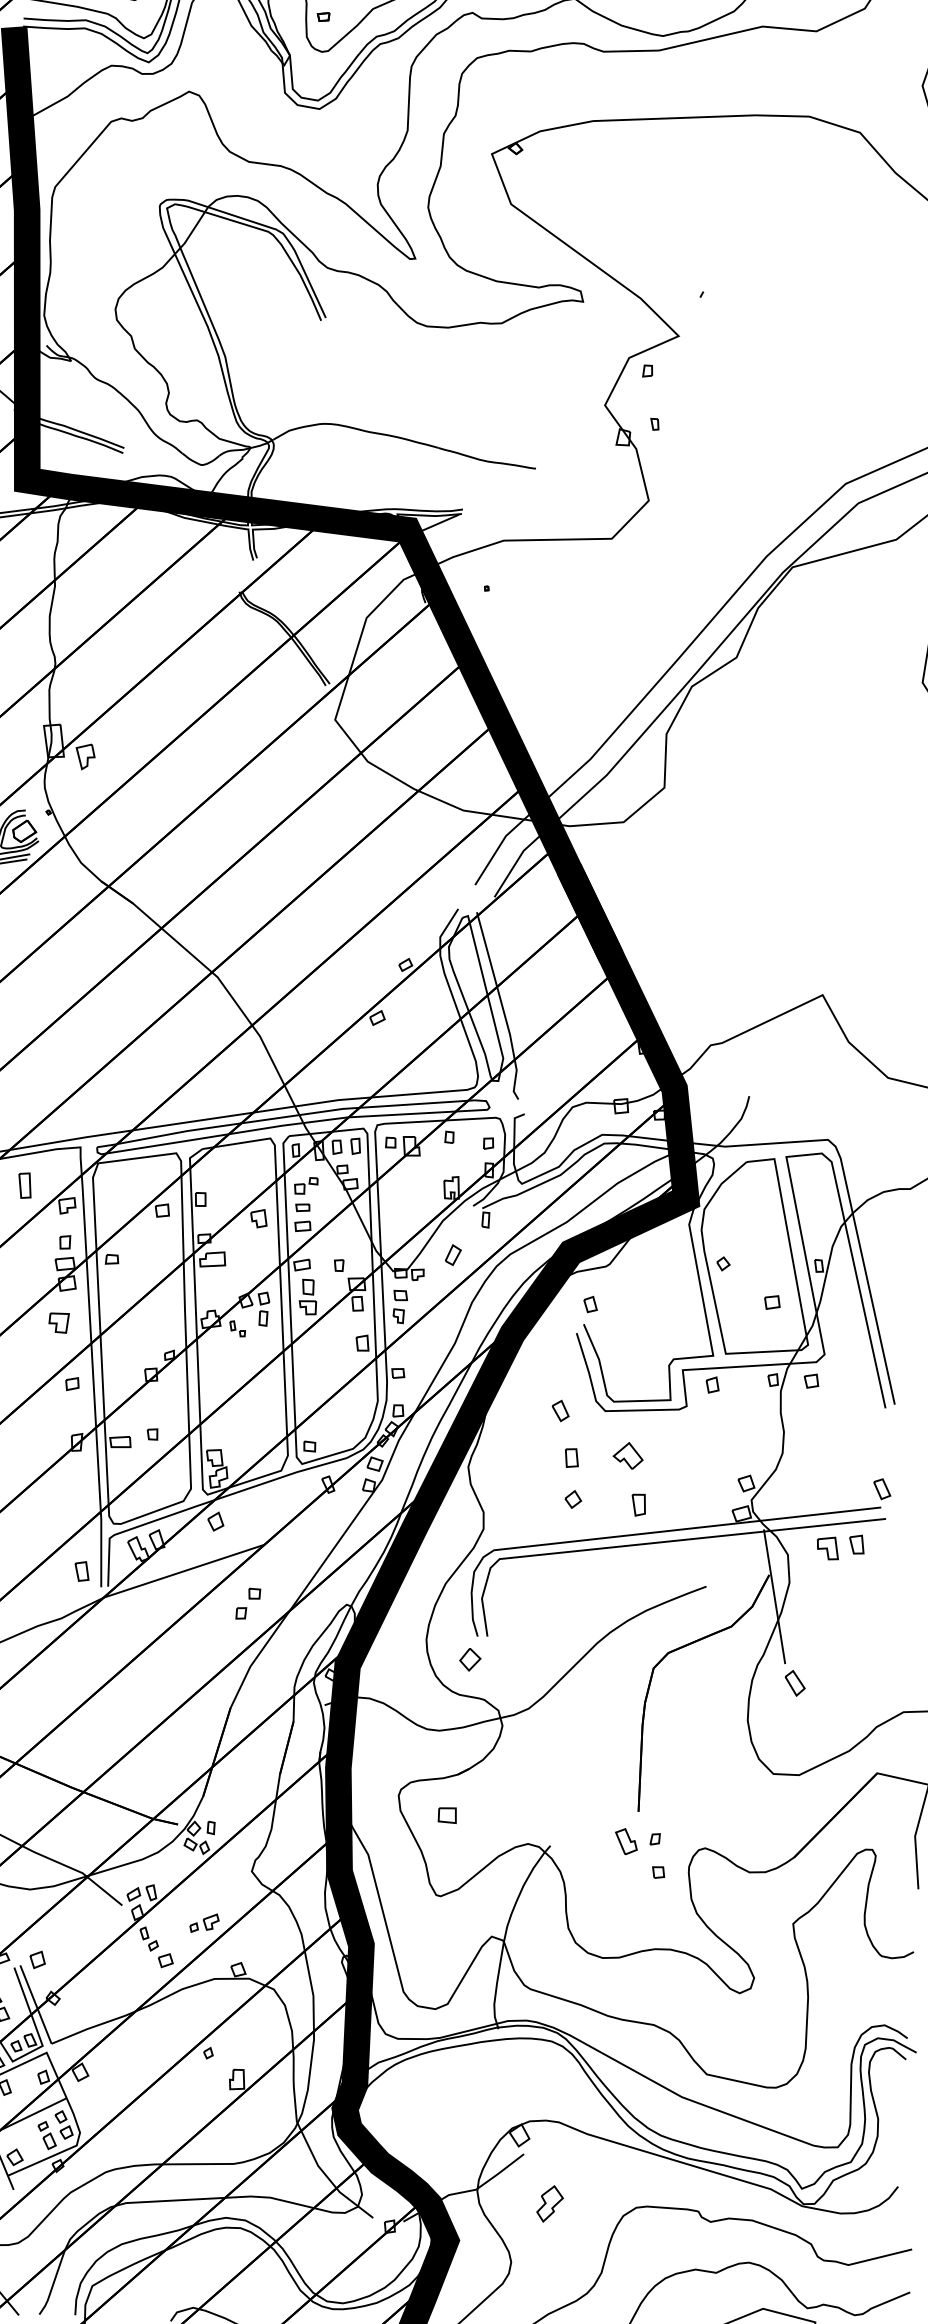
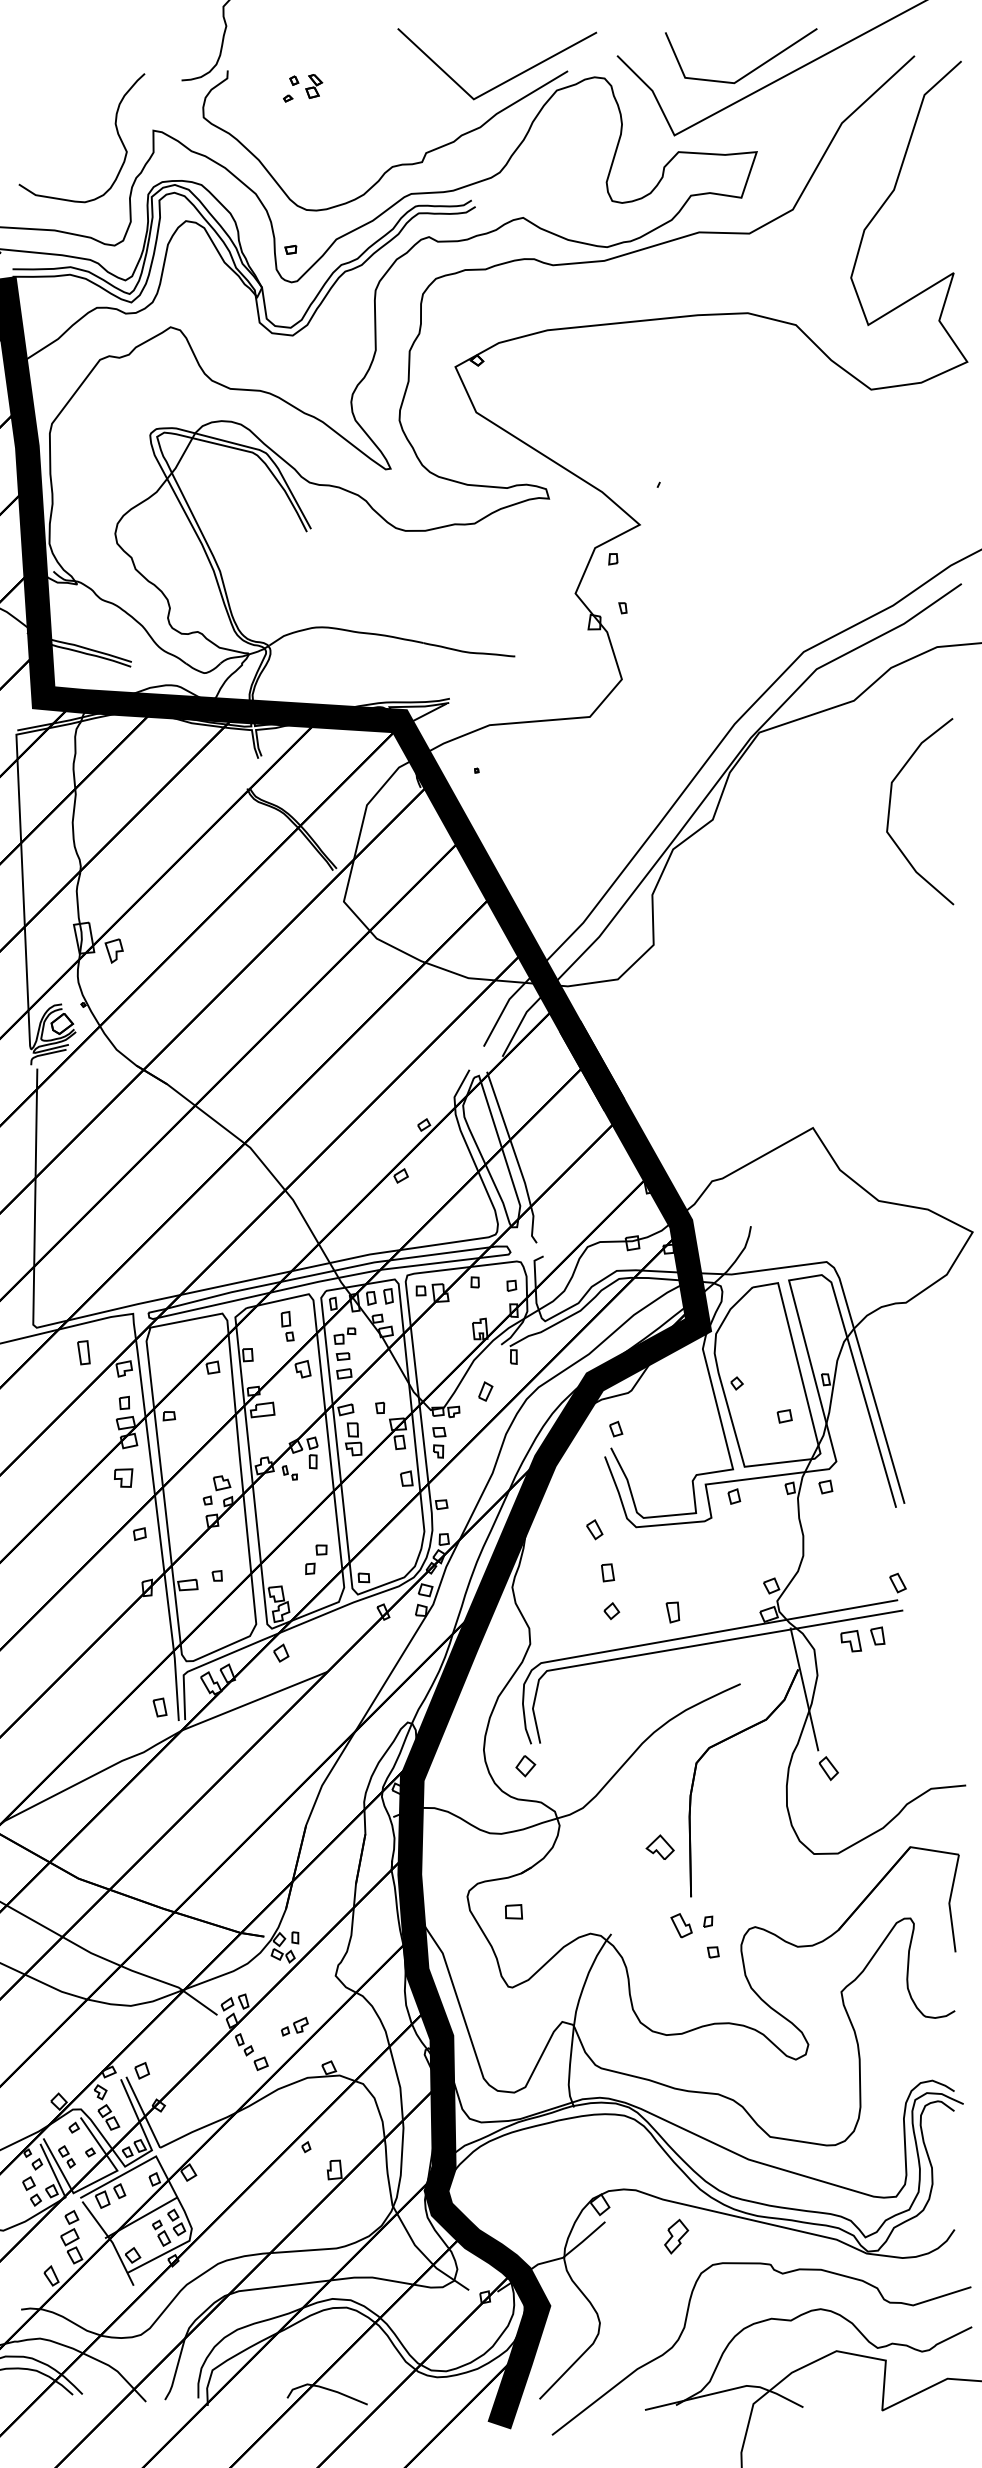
part: (245, 1171) -> (287, 1326), added
part: (157, 1342) -> (216, 1490), added
part: (627, 1454) -> (659, 1846), moved
part: (248, 1603) -> (316, 1559), moved
part: (550, 2203) -> (676, 2236), moved

